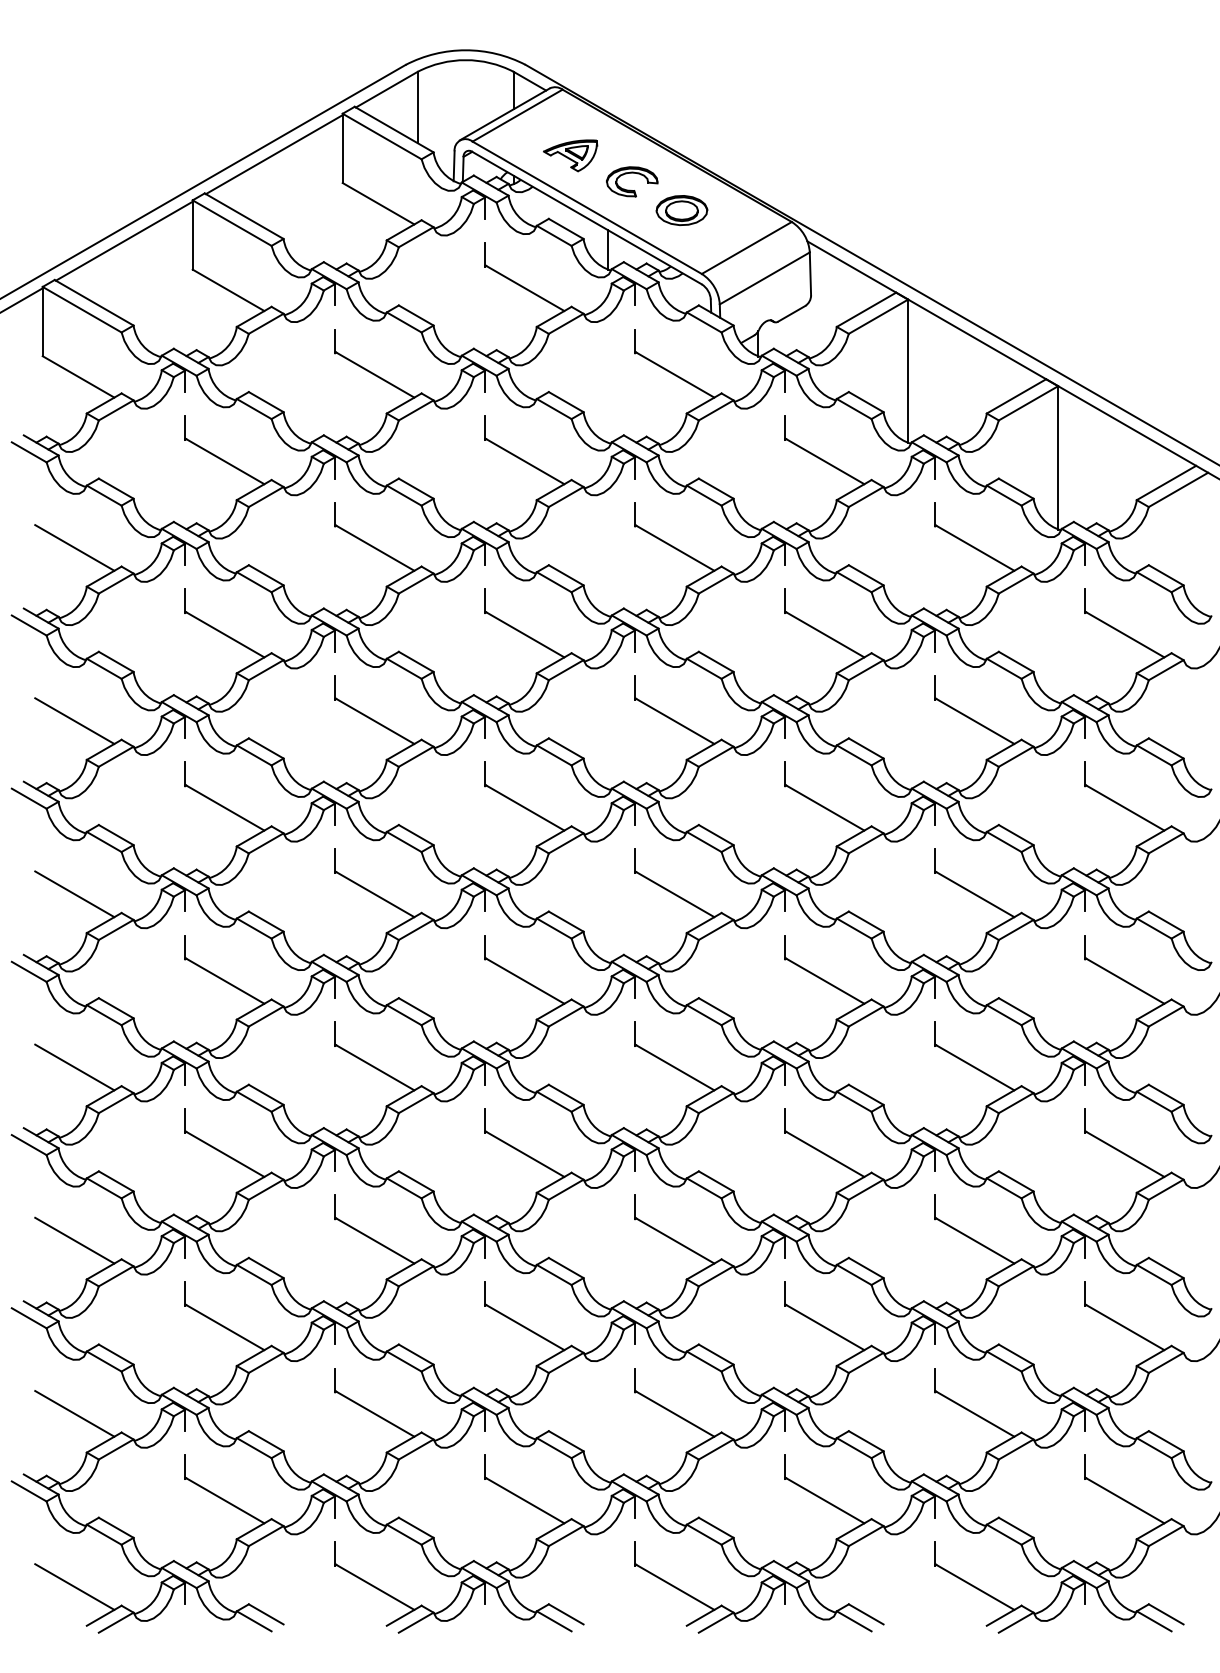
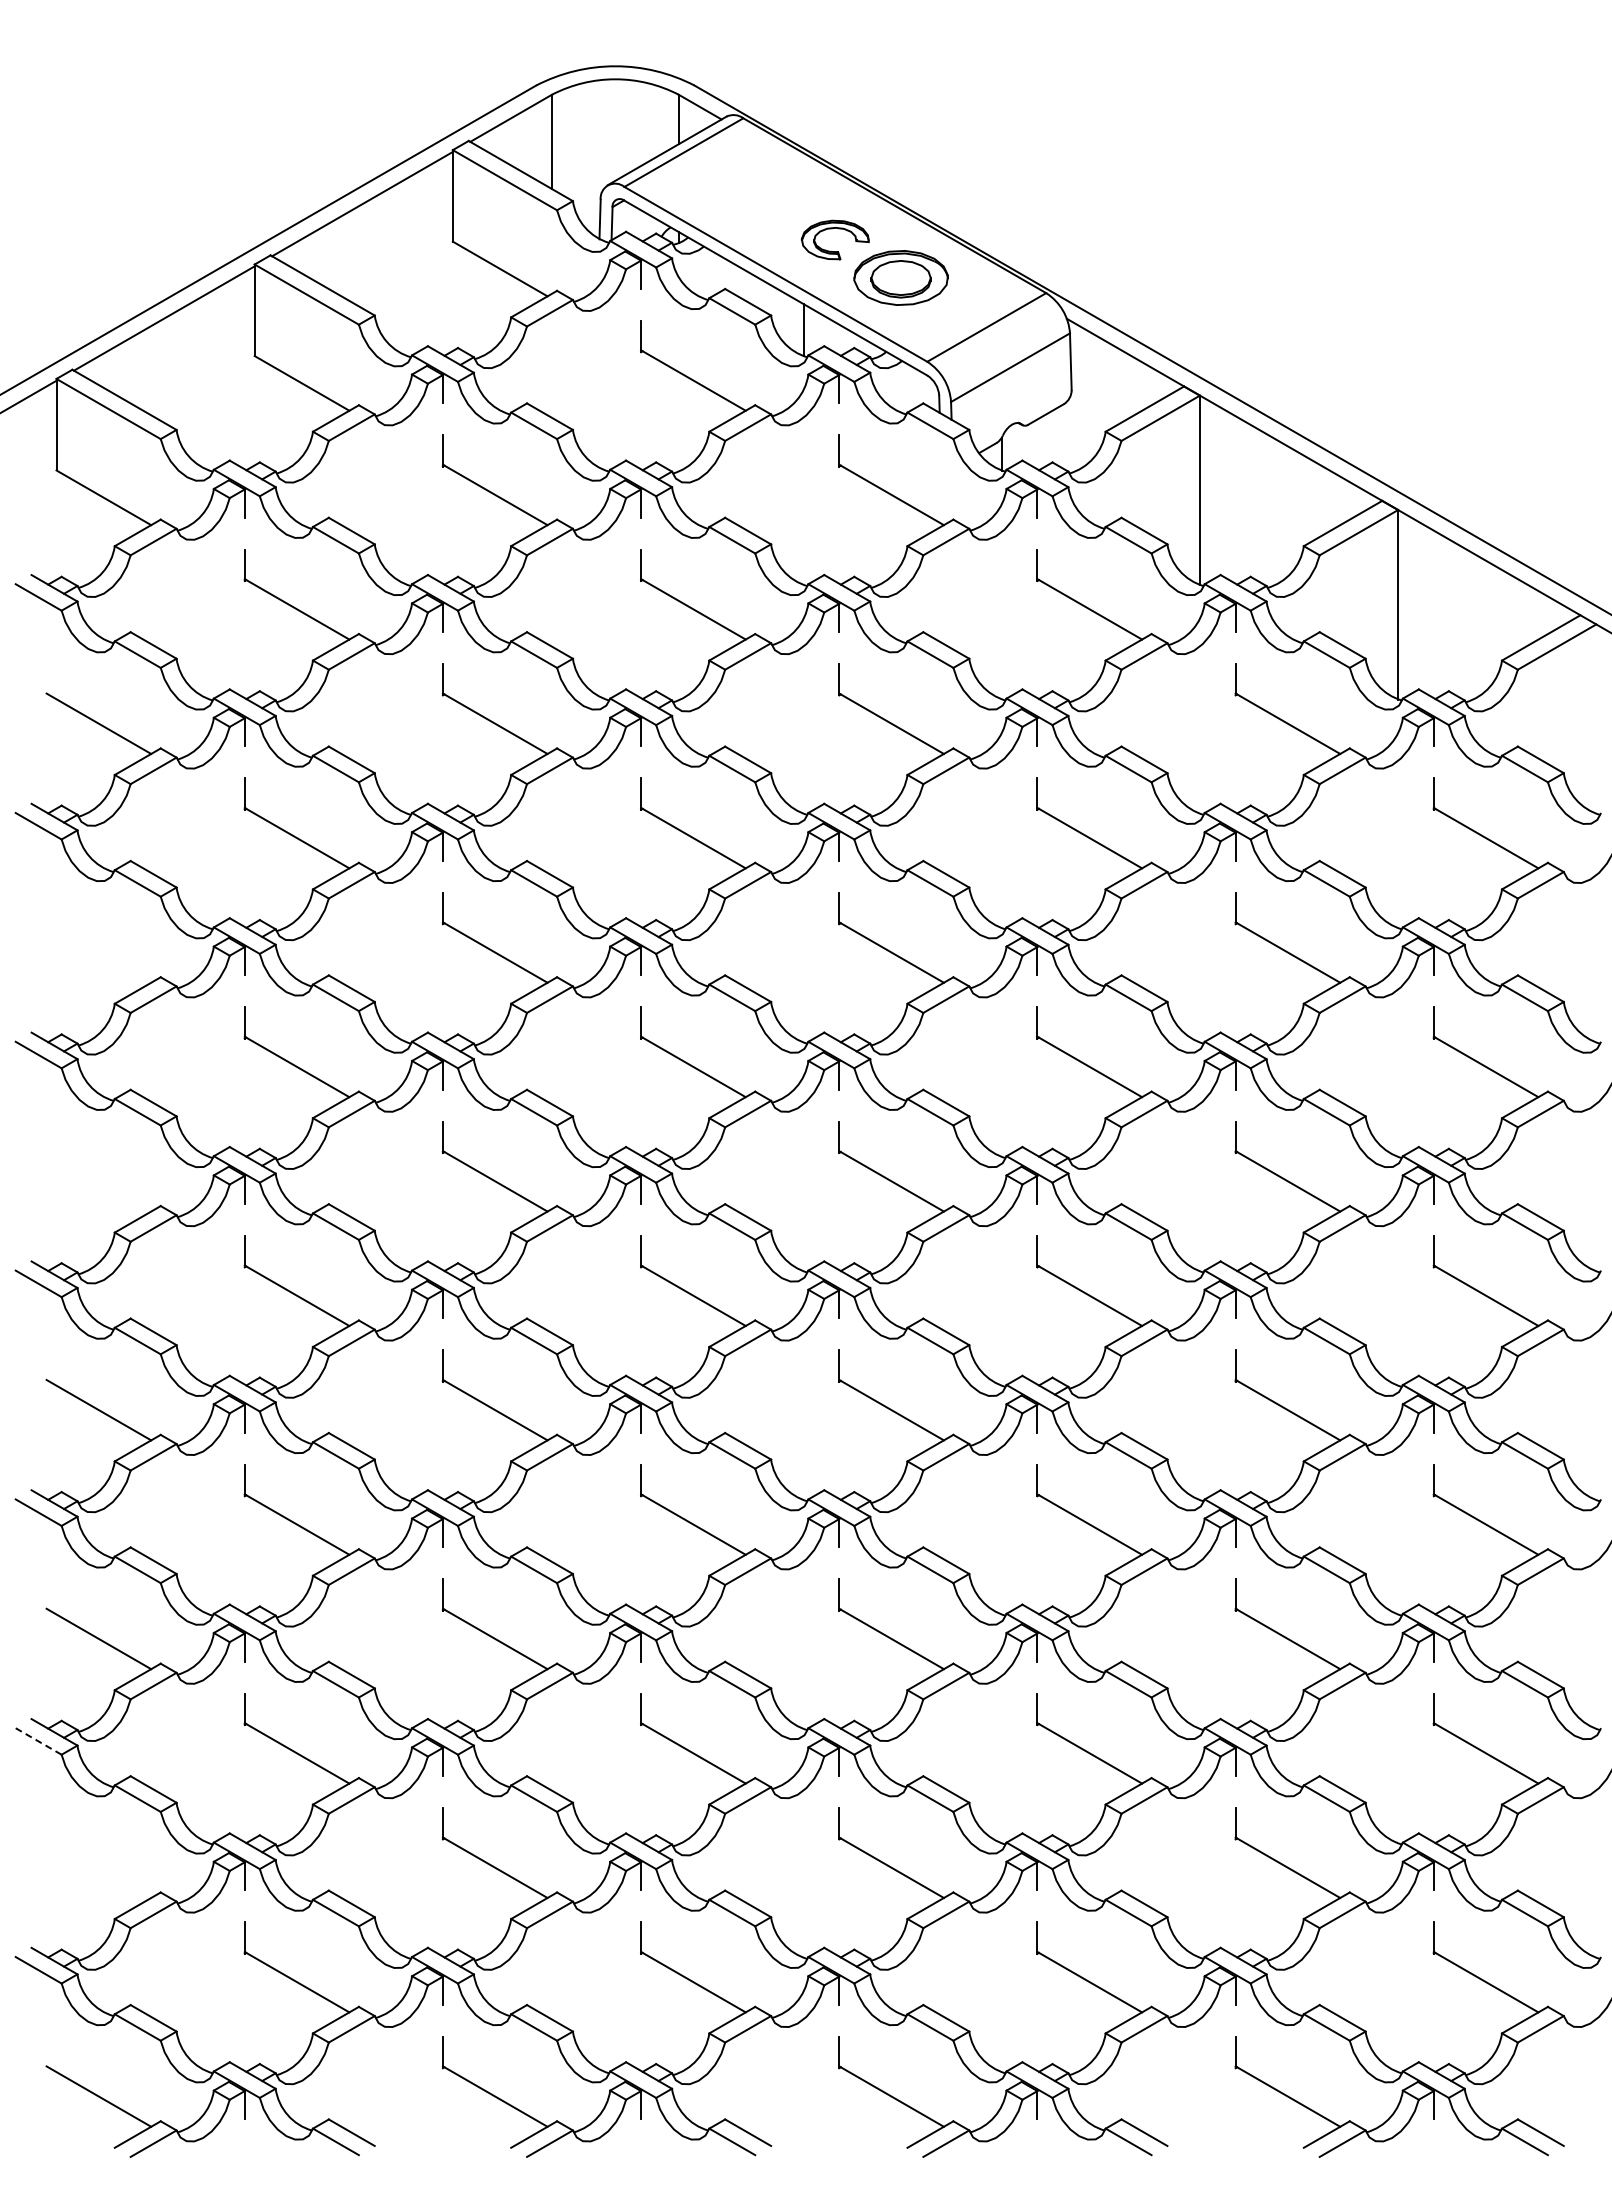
part: (570, 155) -> (753, 205), removed
part: (681, 210) -> (900, 277), size x1.4
line: (74, 721) -> (98, 952), removed
line: (74, 894) -> (98, 1181), removed
line: (29, 1318) -> (38, 1741), solid -> dashed
line: (74, 1413) -> (98, 1867), removed

